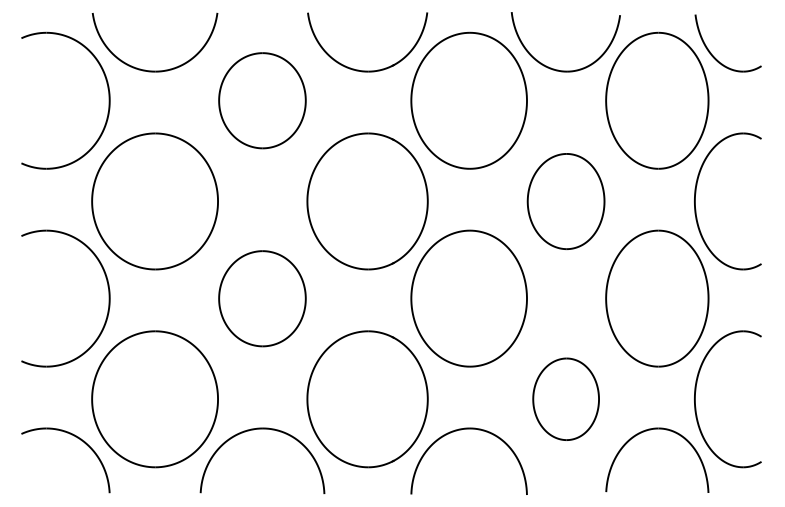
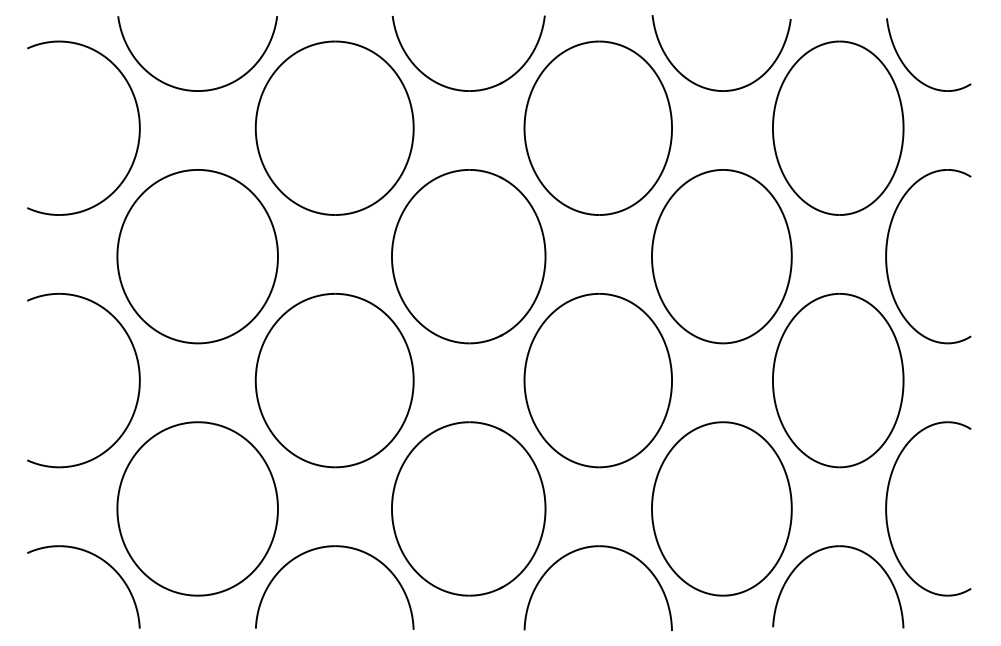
part: (262, 100) -> (334, 127), size x1.43
part: (565, 201) -> (721, 256), size x1.43
part: (262, 298) -> (334, 380), size x1.43
part: (565, 398) -> (721, 508), size x1.67

